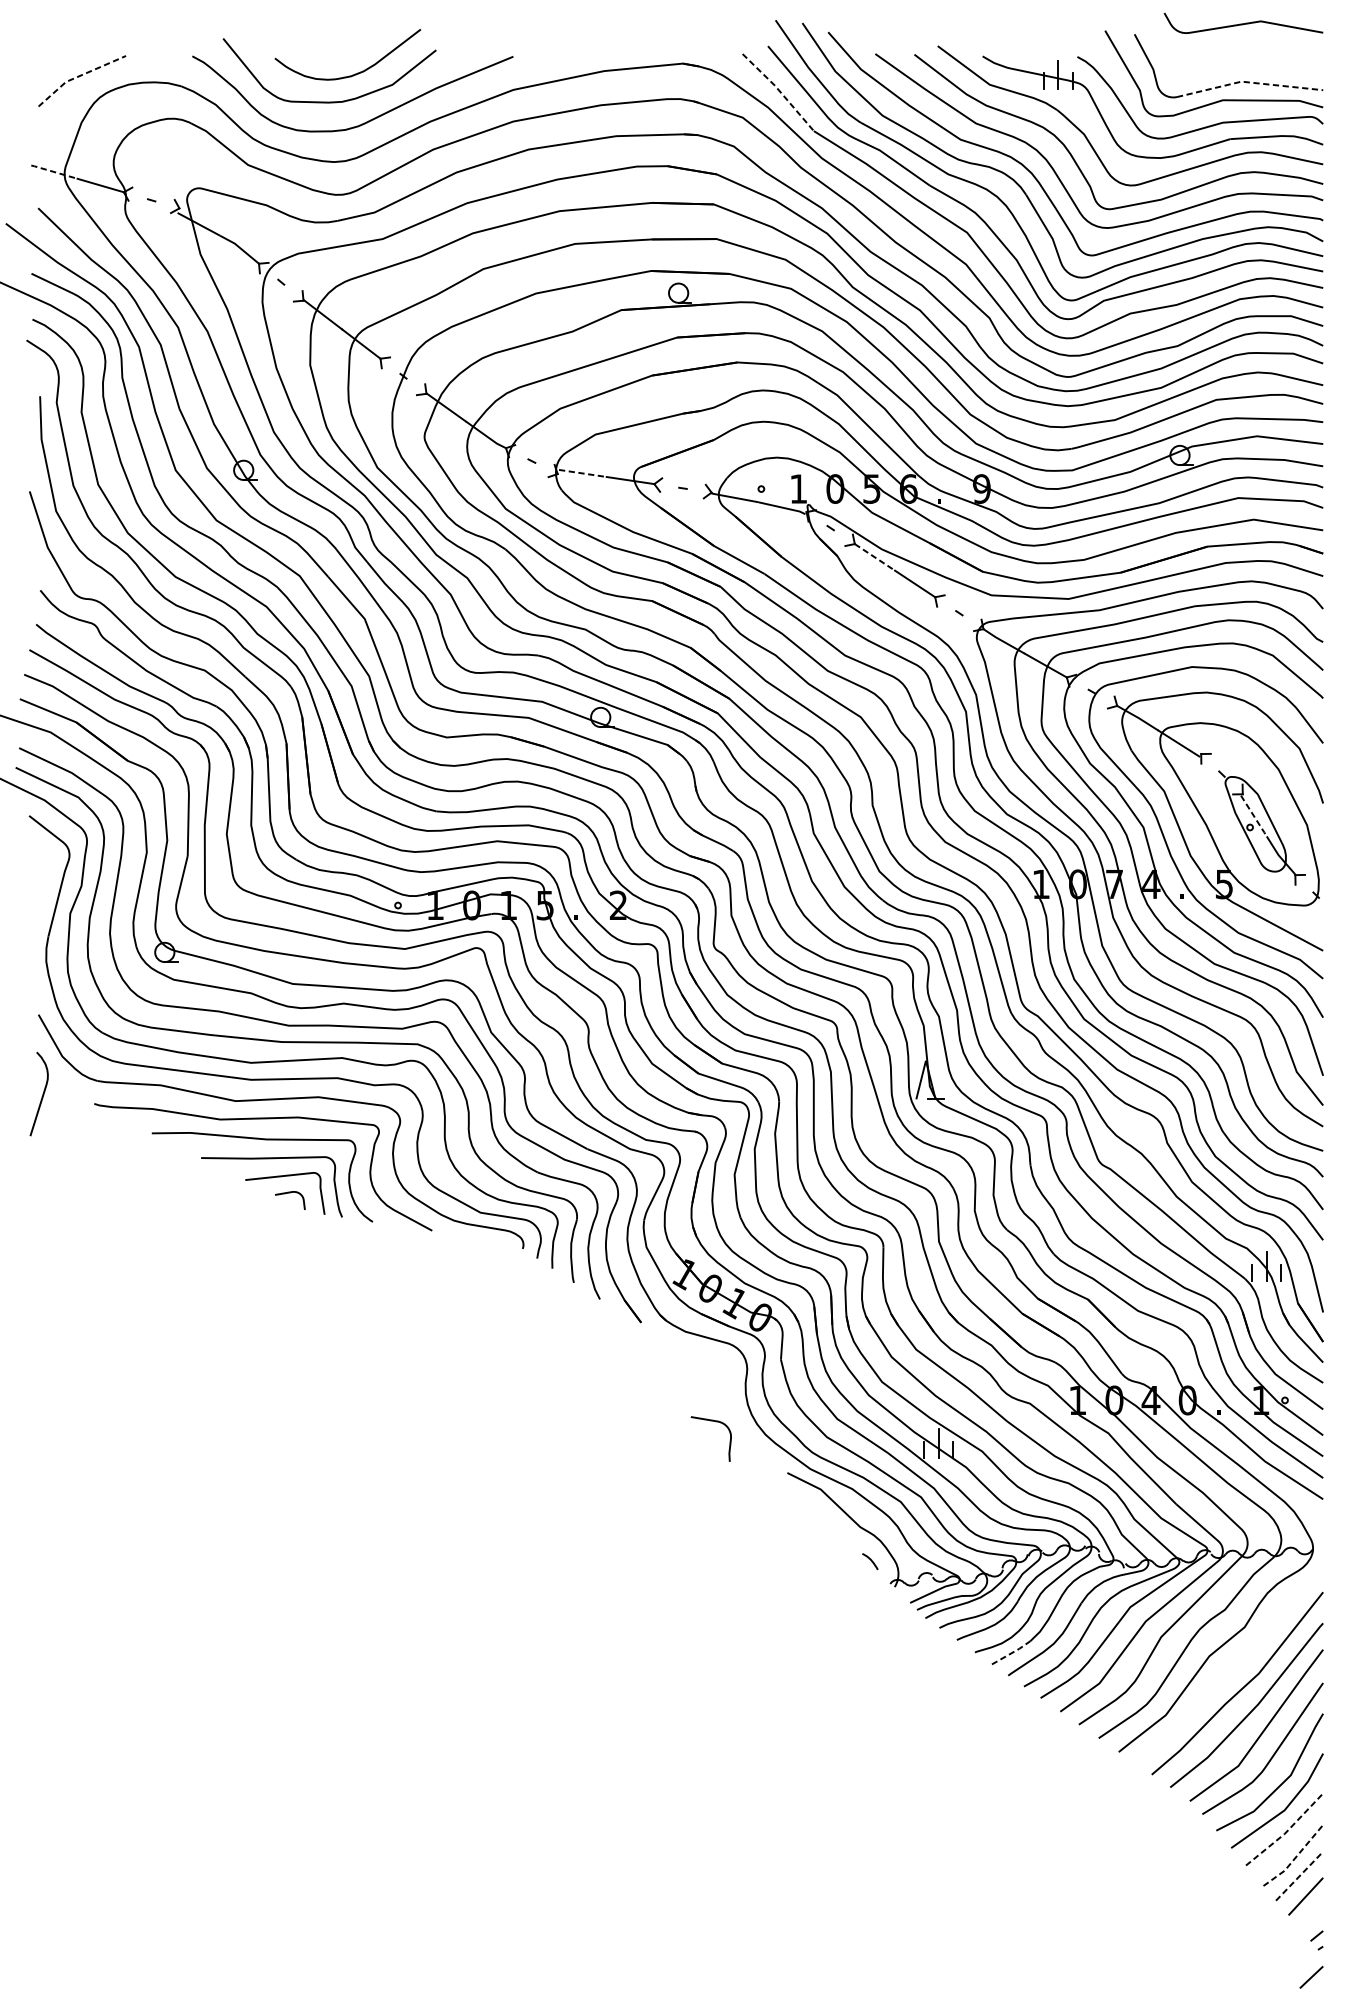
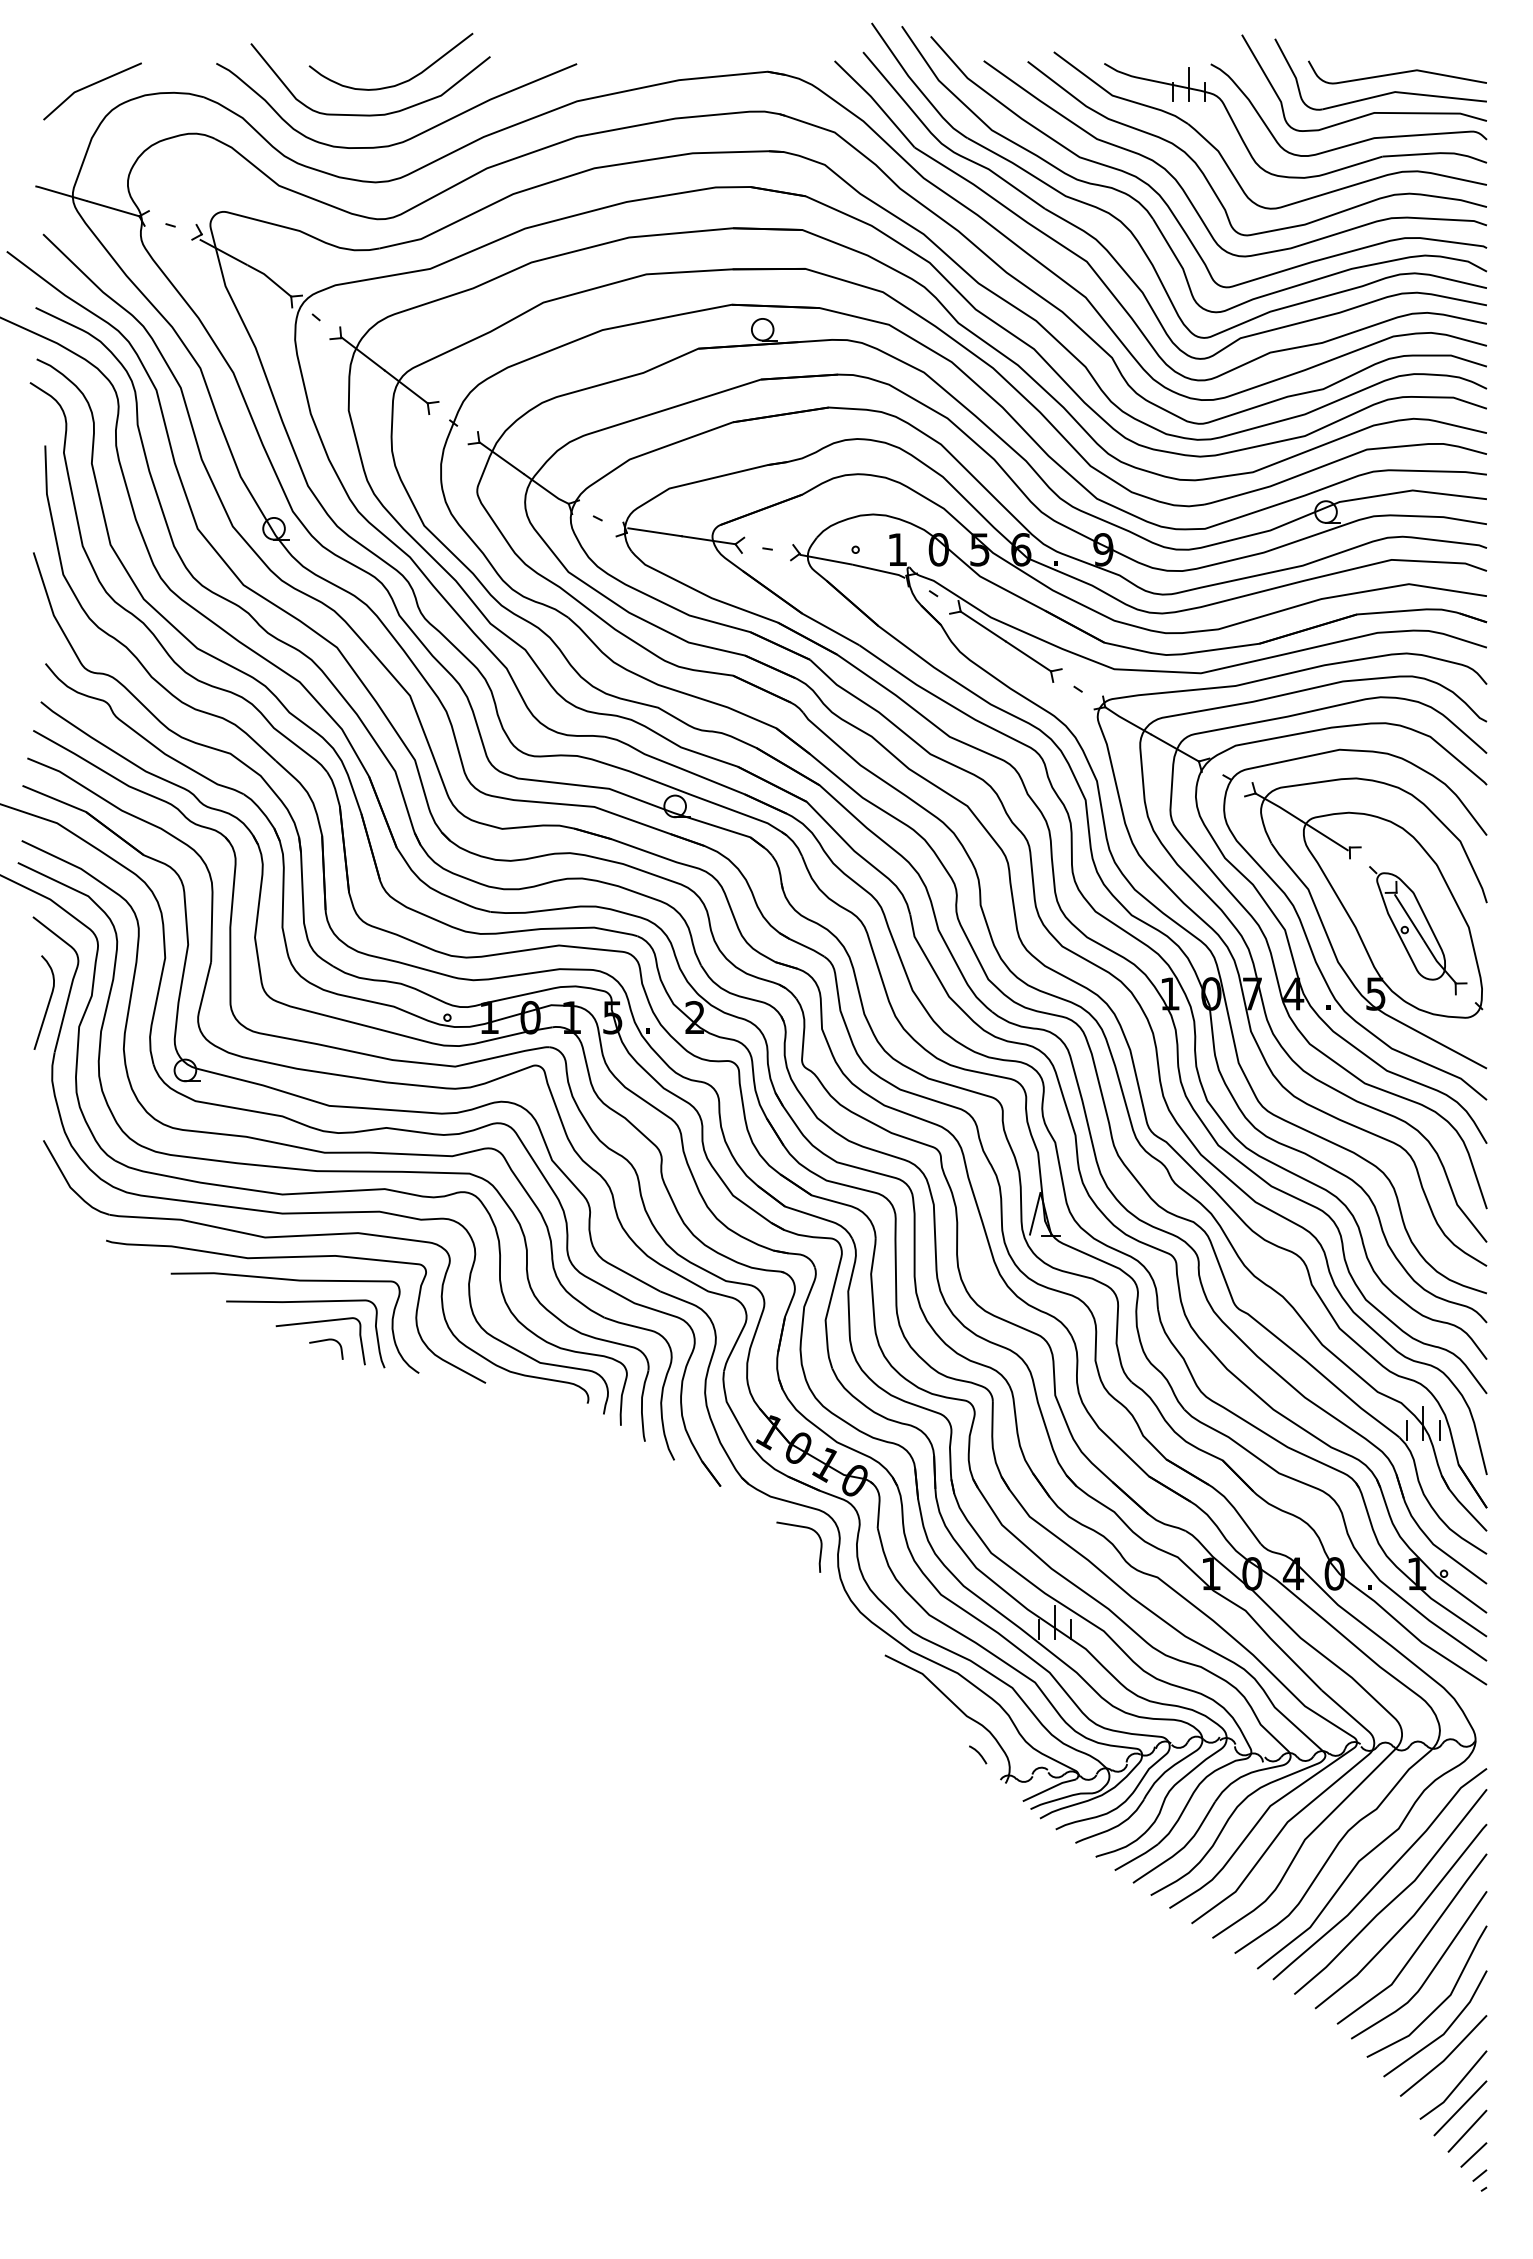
curve: (1243, 23) -> (1397, 72), moved
line: (79, 76) -> (89, 86), dashed -> solid
line: (1249, 82) -> (1404, 92), dashed -> solid
line: (779, 90) -> (876, 102), dashed -> solid
line: (53, 171) -> (60, 193), dashed -> solid
line: (583, 473) -> (655, 532), dashed -> solid
line: (875, 557) -> (983, 626), dashed -> solid
line: (1254, 816) -> (1409, 917), dashed -> solid
curve: (42, 1095) -> (47, 1004), moved
curve: (716, 1422) -> (805, 1528), moved
line: (1012, 1652) -> (1137, 1857), dashed -> solid
curve: (1230, 1669) -> (1382, 1876), added
line: (1286, 1831) -> (1445, 2058), dashed -> solid
line: (1295, 1857) -> (1455, 2087), dashed -> solid
line: (1299, 1876) -> (1460, 2108), dashed -> solid
line: (1311, 1976) -> (1473, 2154), moved

